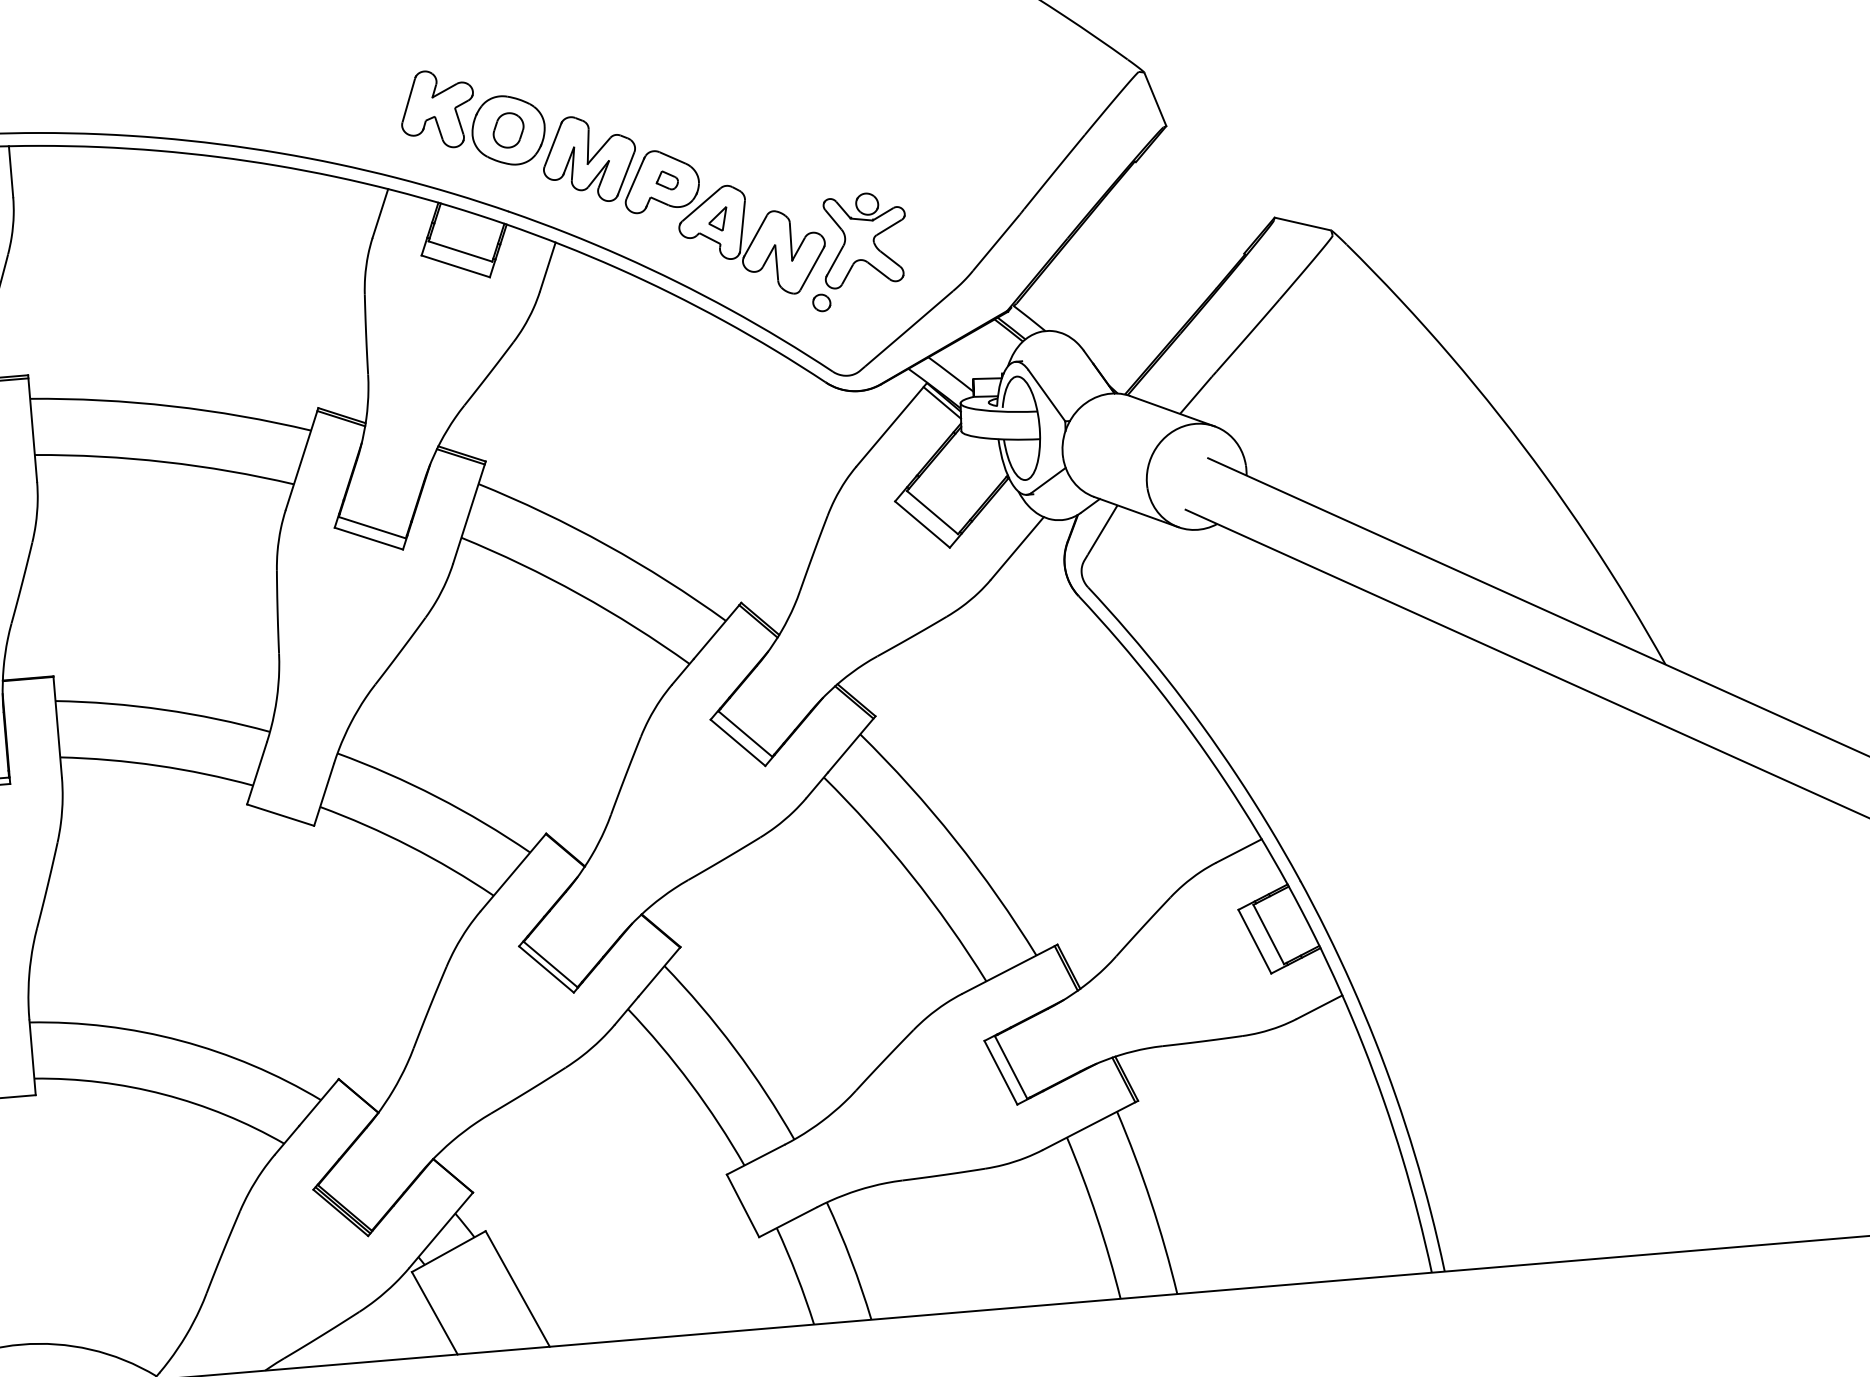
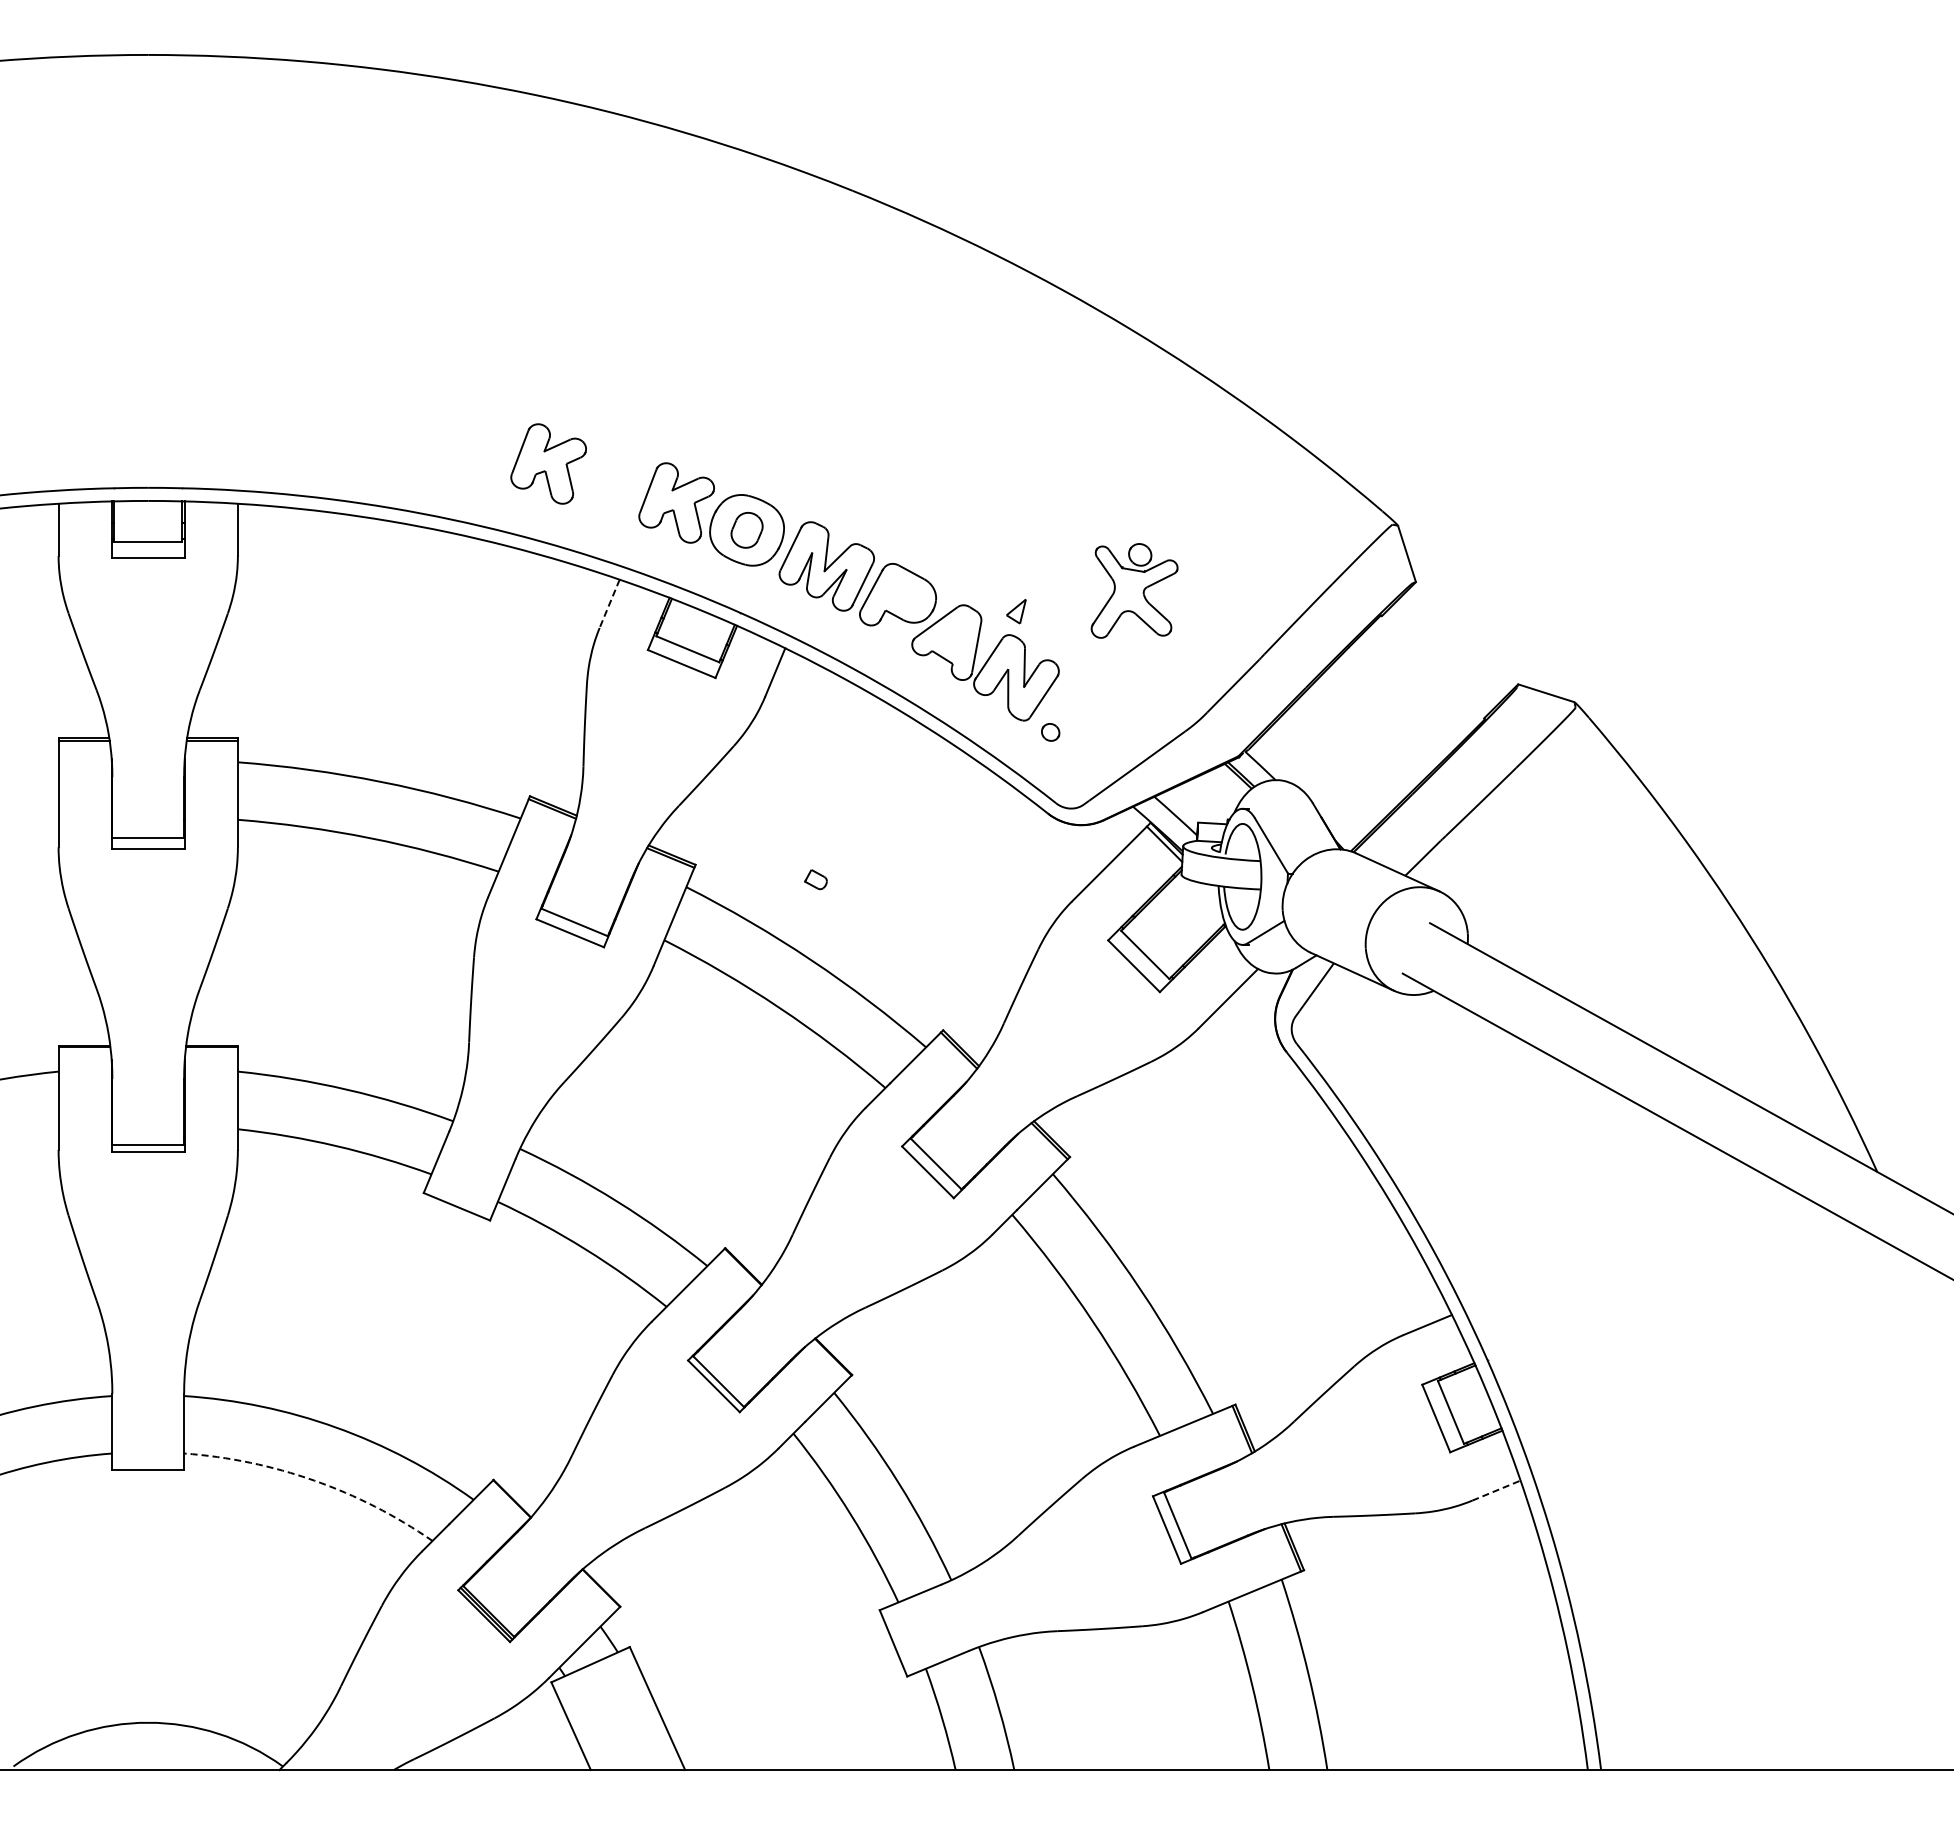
part: (309, 81) -> (548, 463), added
part: (666, 180) -> (815, 879), moved
line: (380, 214) -> (609, 604), solid -> dashed
part: (718, 219) -> (1016, 611), moved
part: (864, 239) -> (1134, 590), moved
line: (1319, 1007) -> (1496, 1490), solid -> dashed
arc: (163, 1094) -> (314, 1480), solid -> dashed

